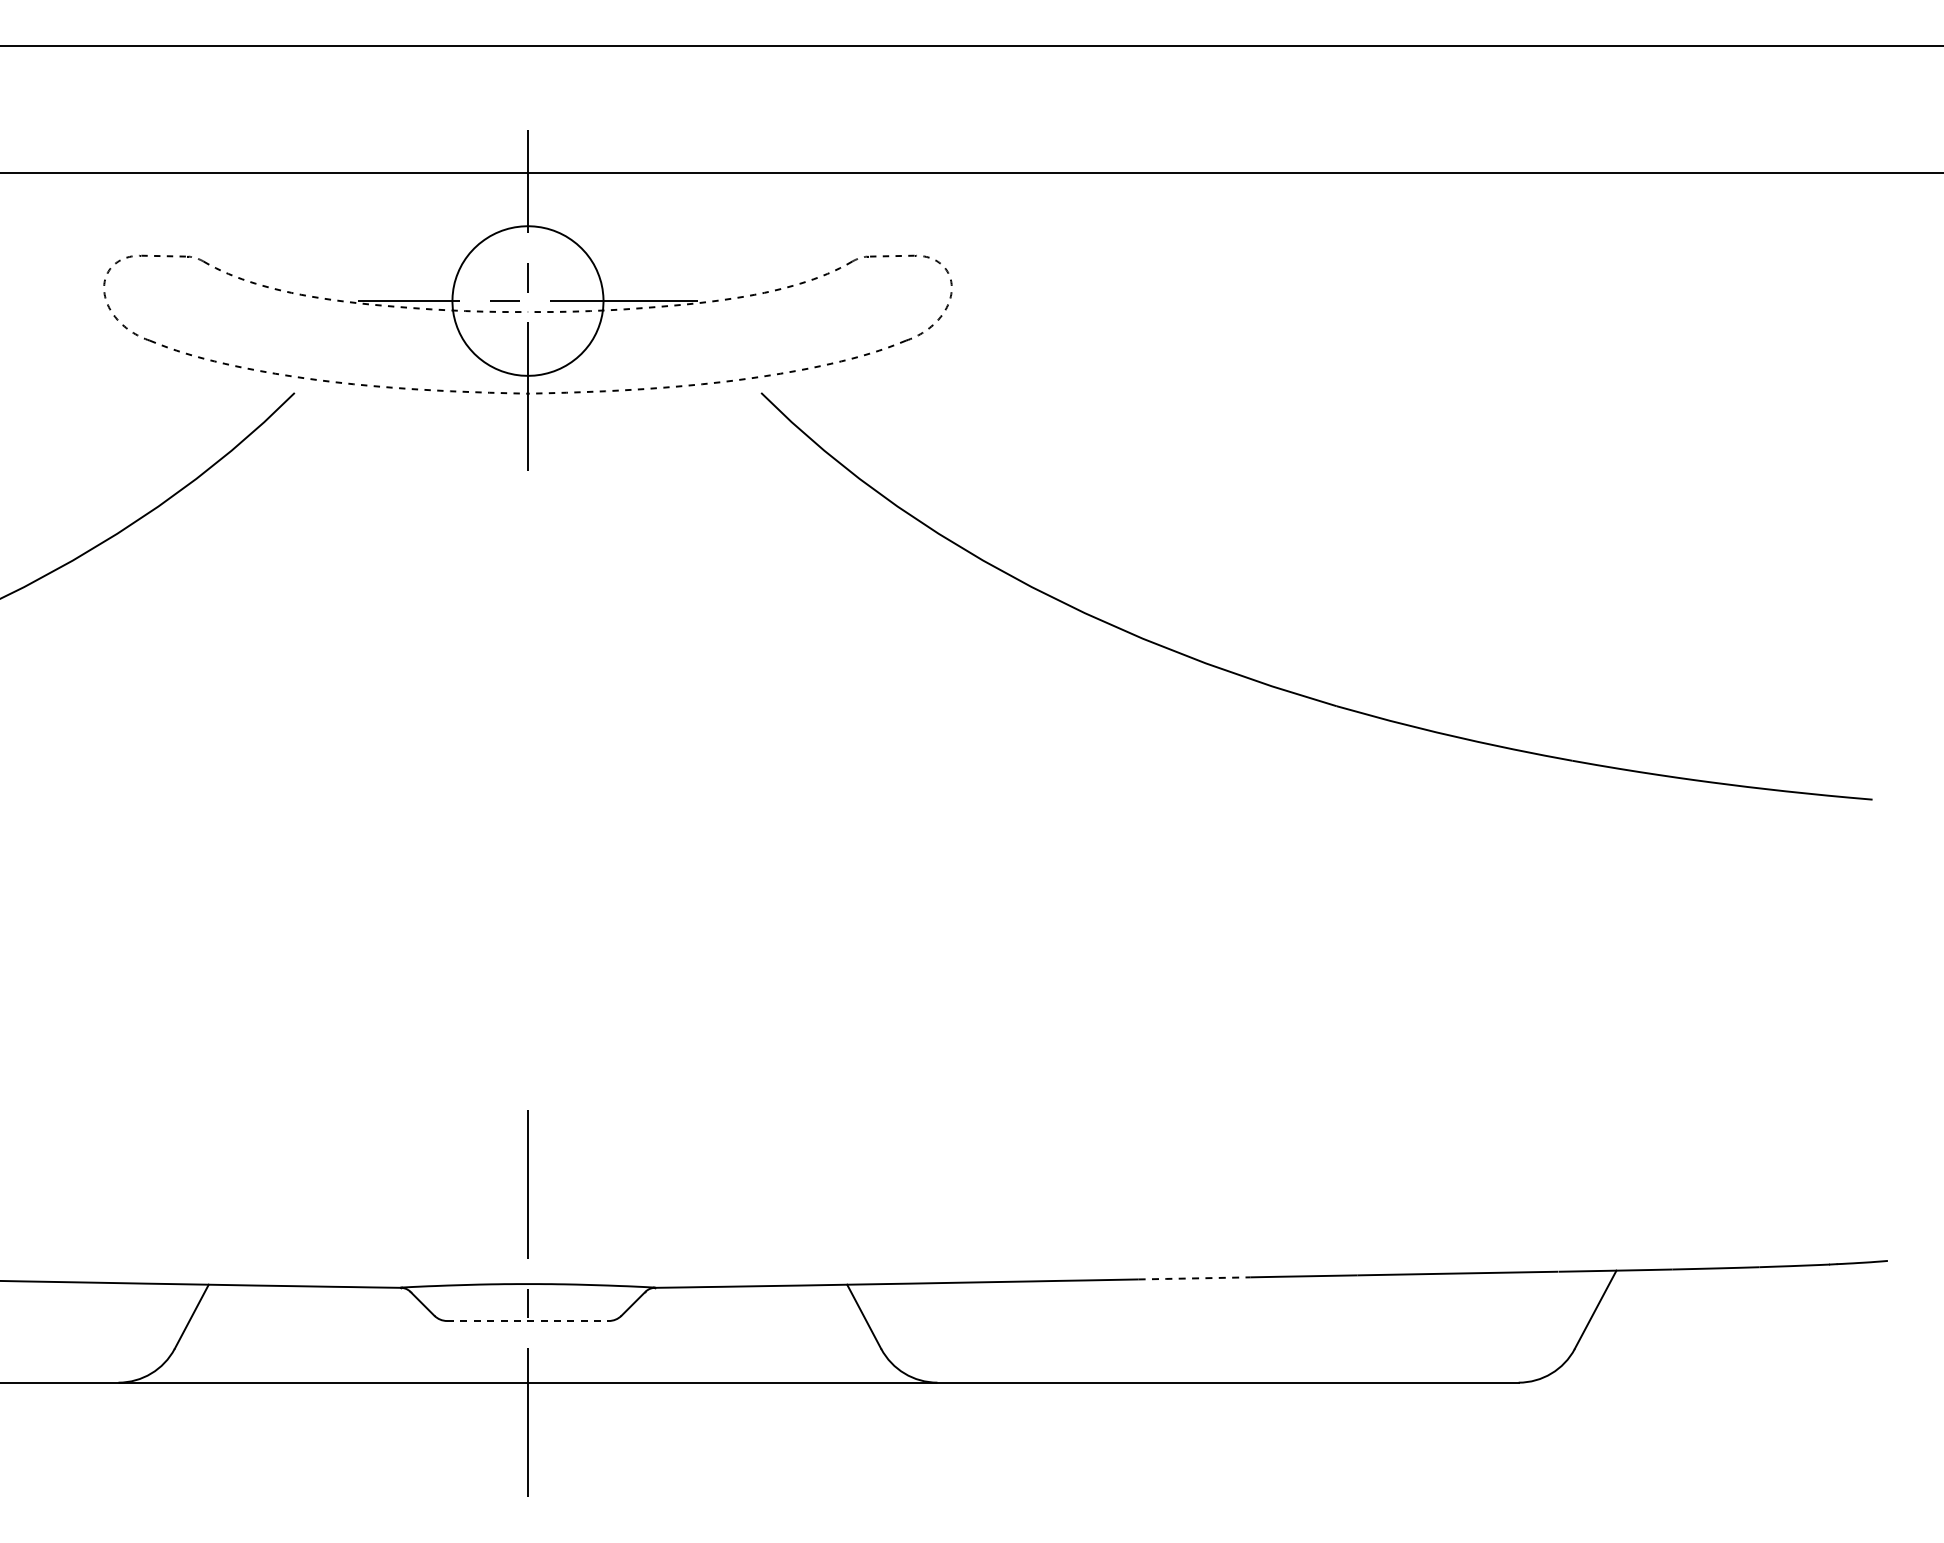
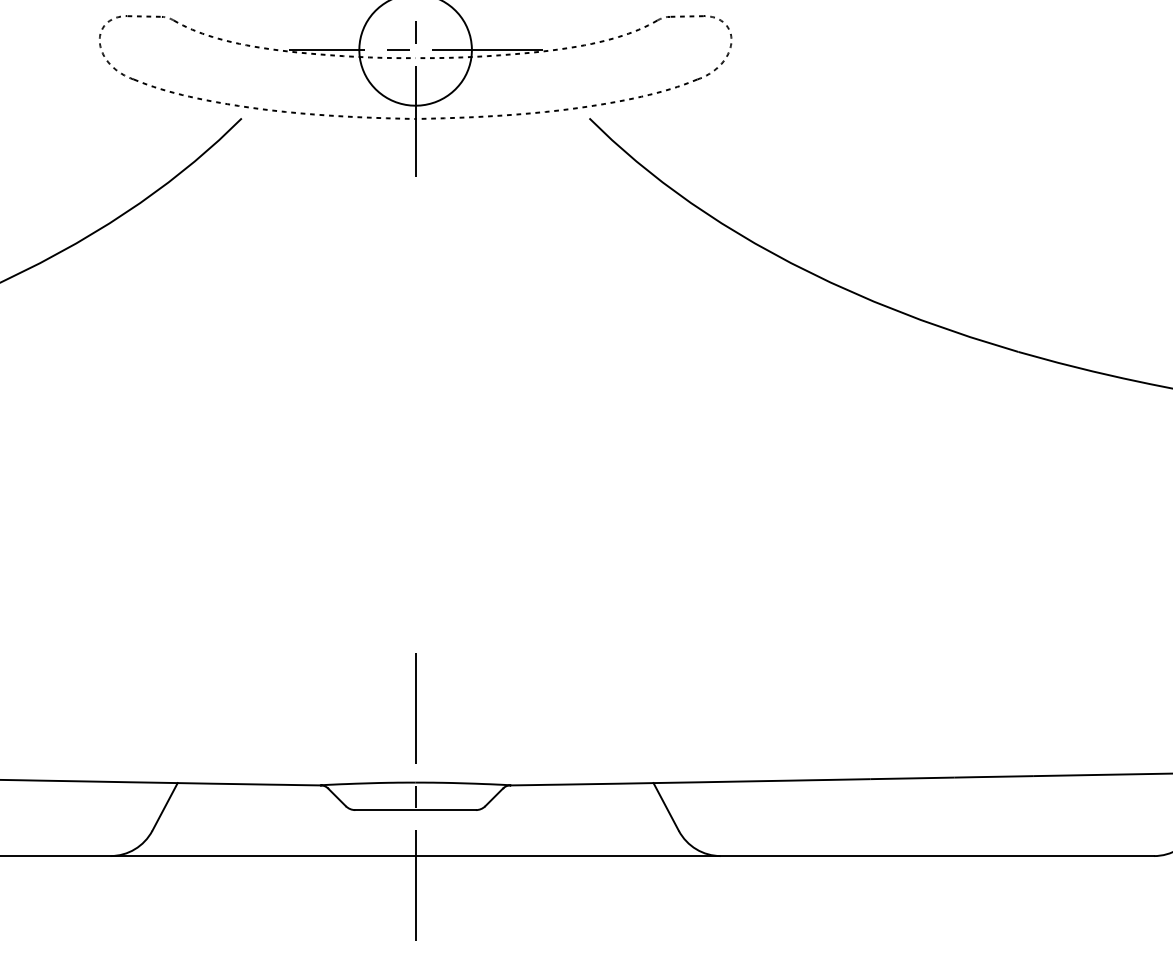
line: (1193, 1278) -> (911, 778), dashed -> solid
line: (527, 1321) -> (415, 810), dashed -> solid

